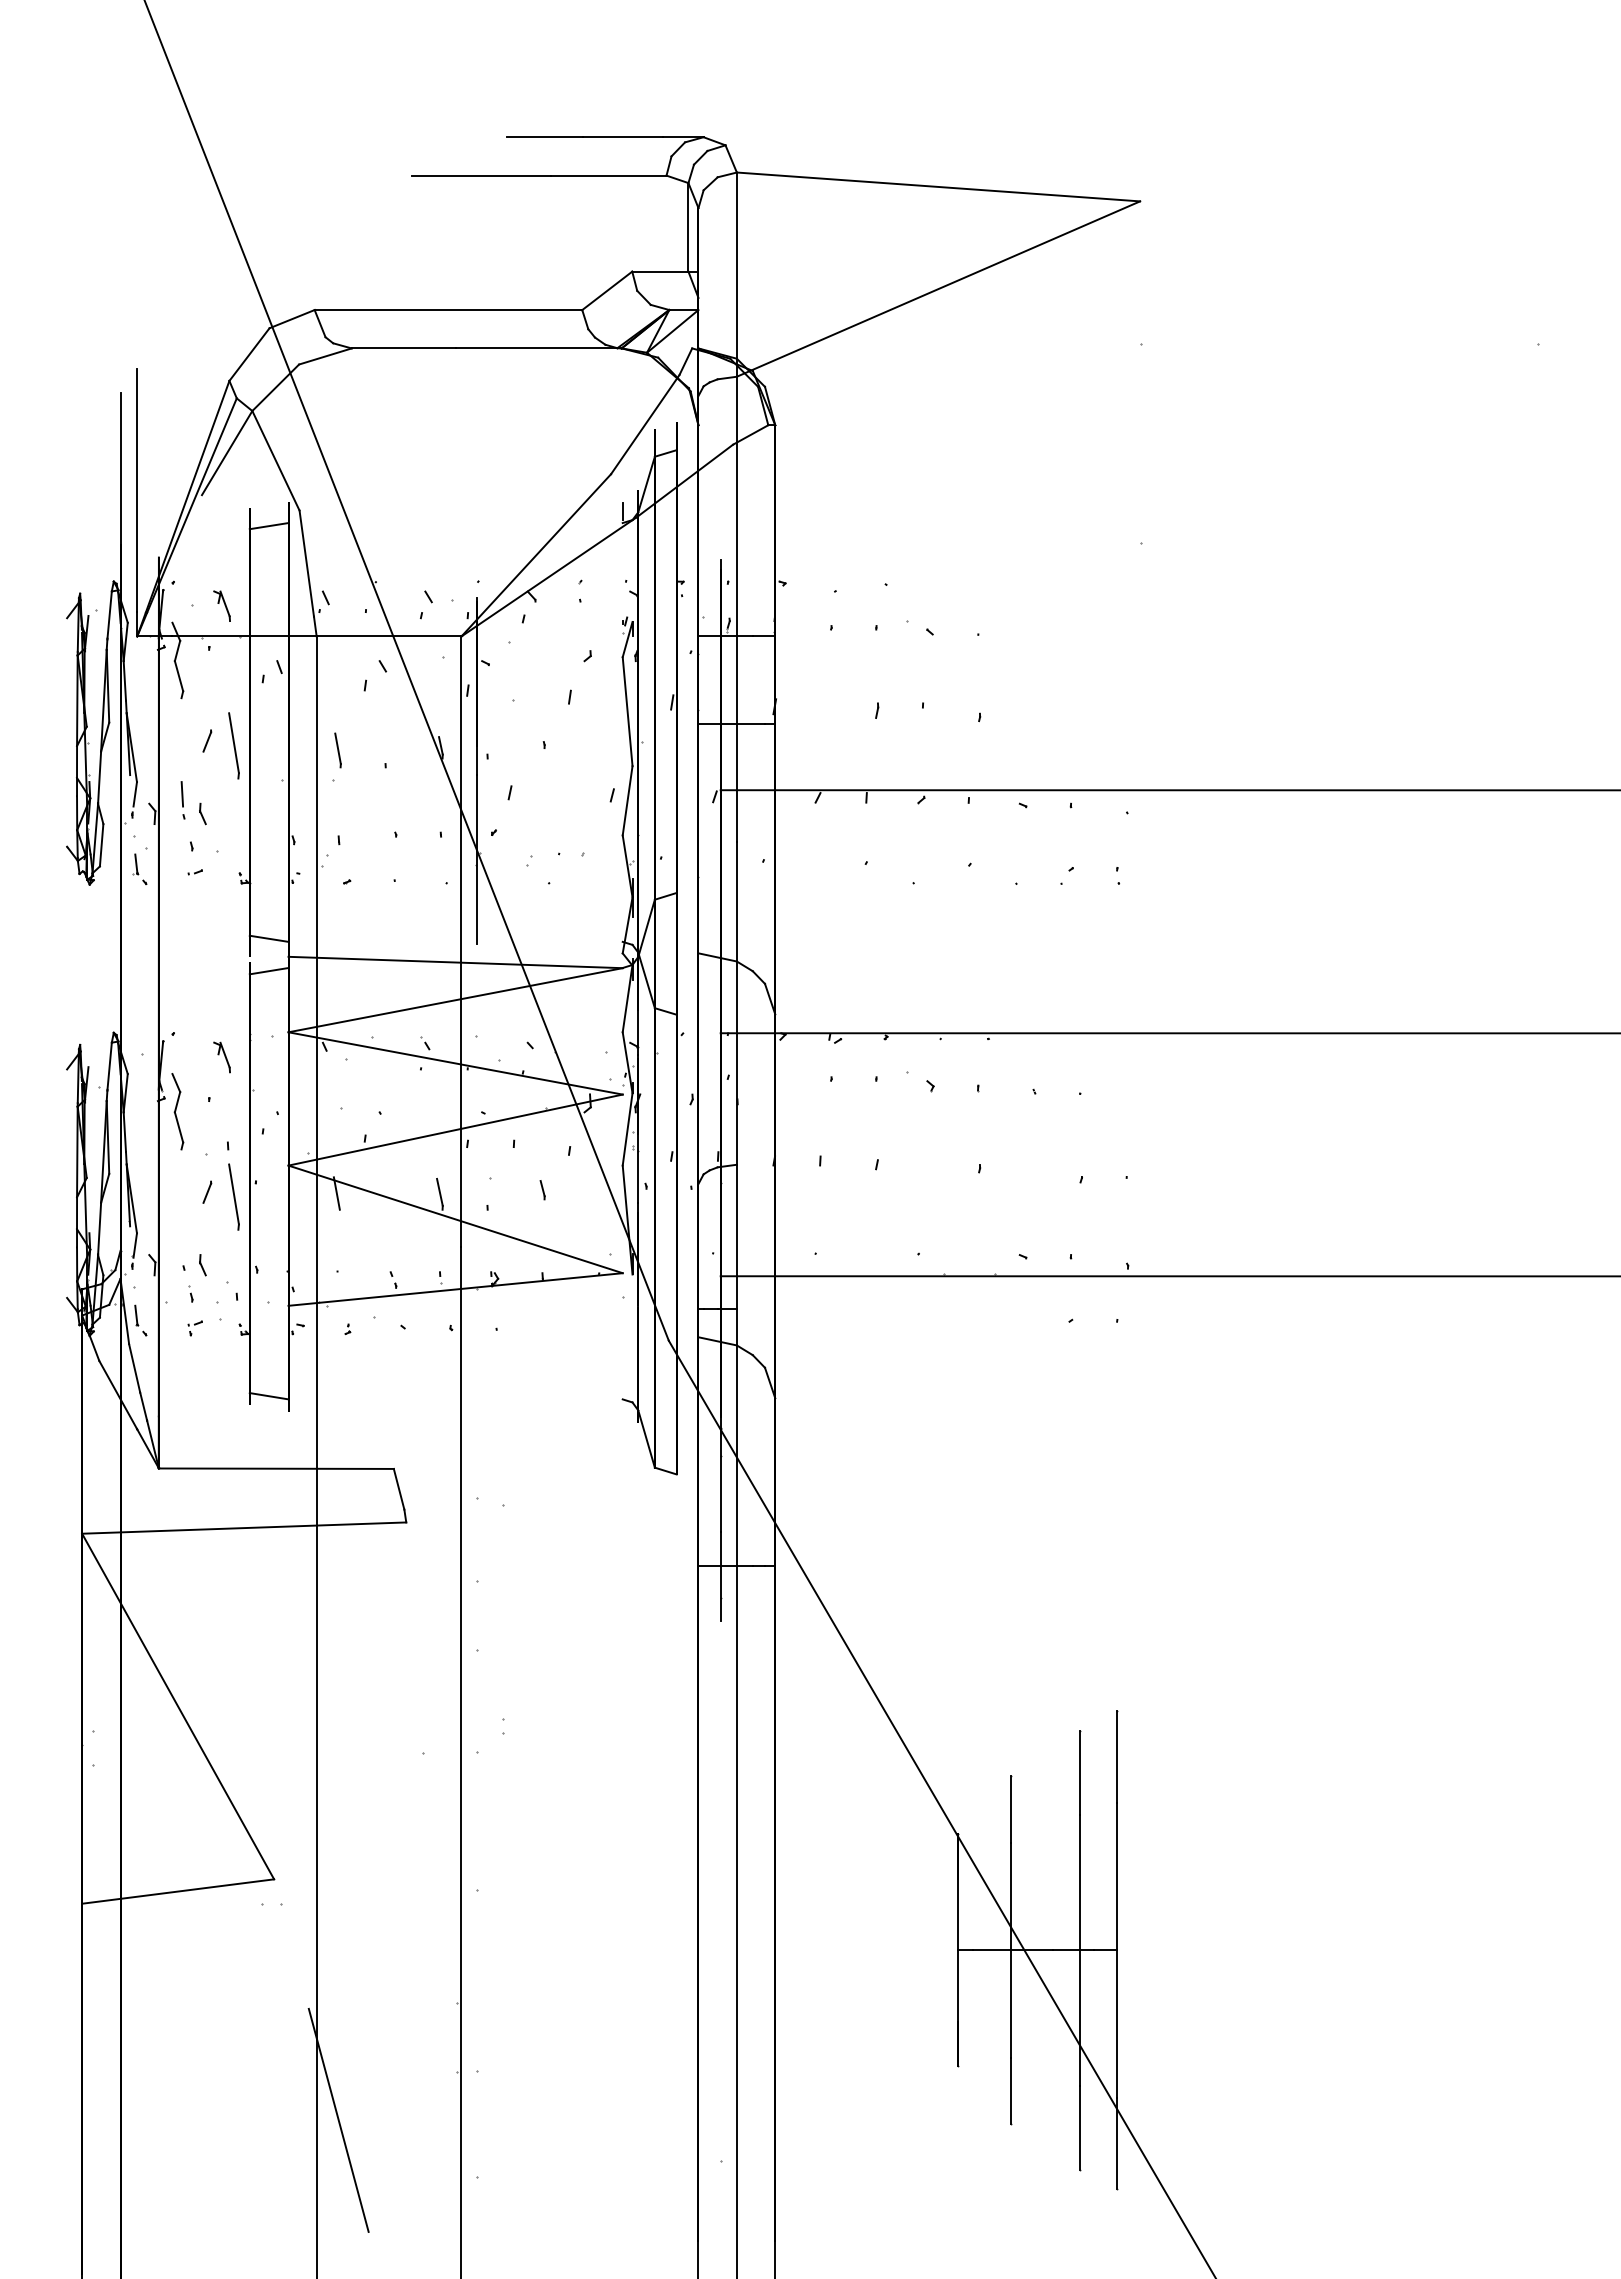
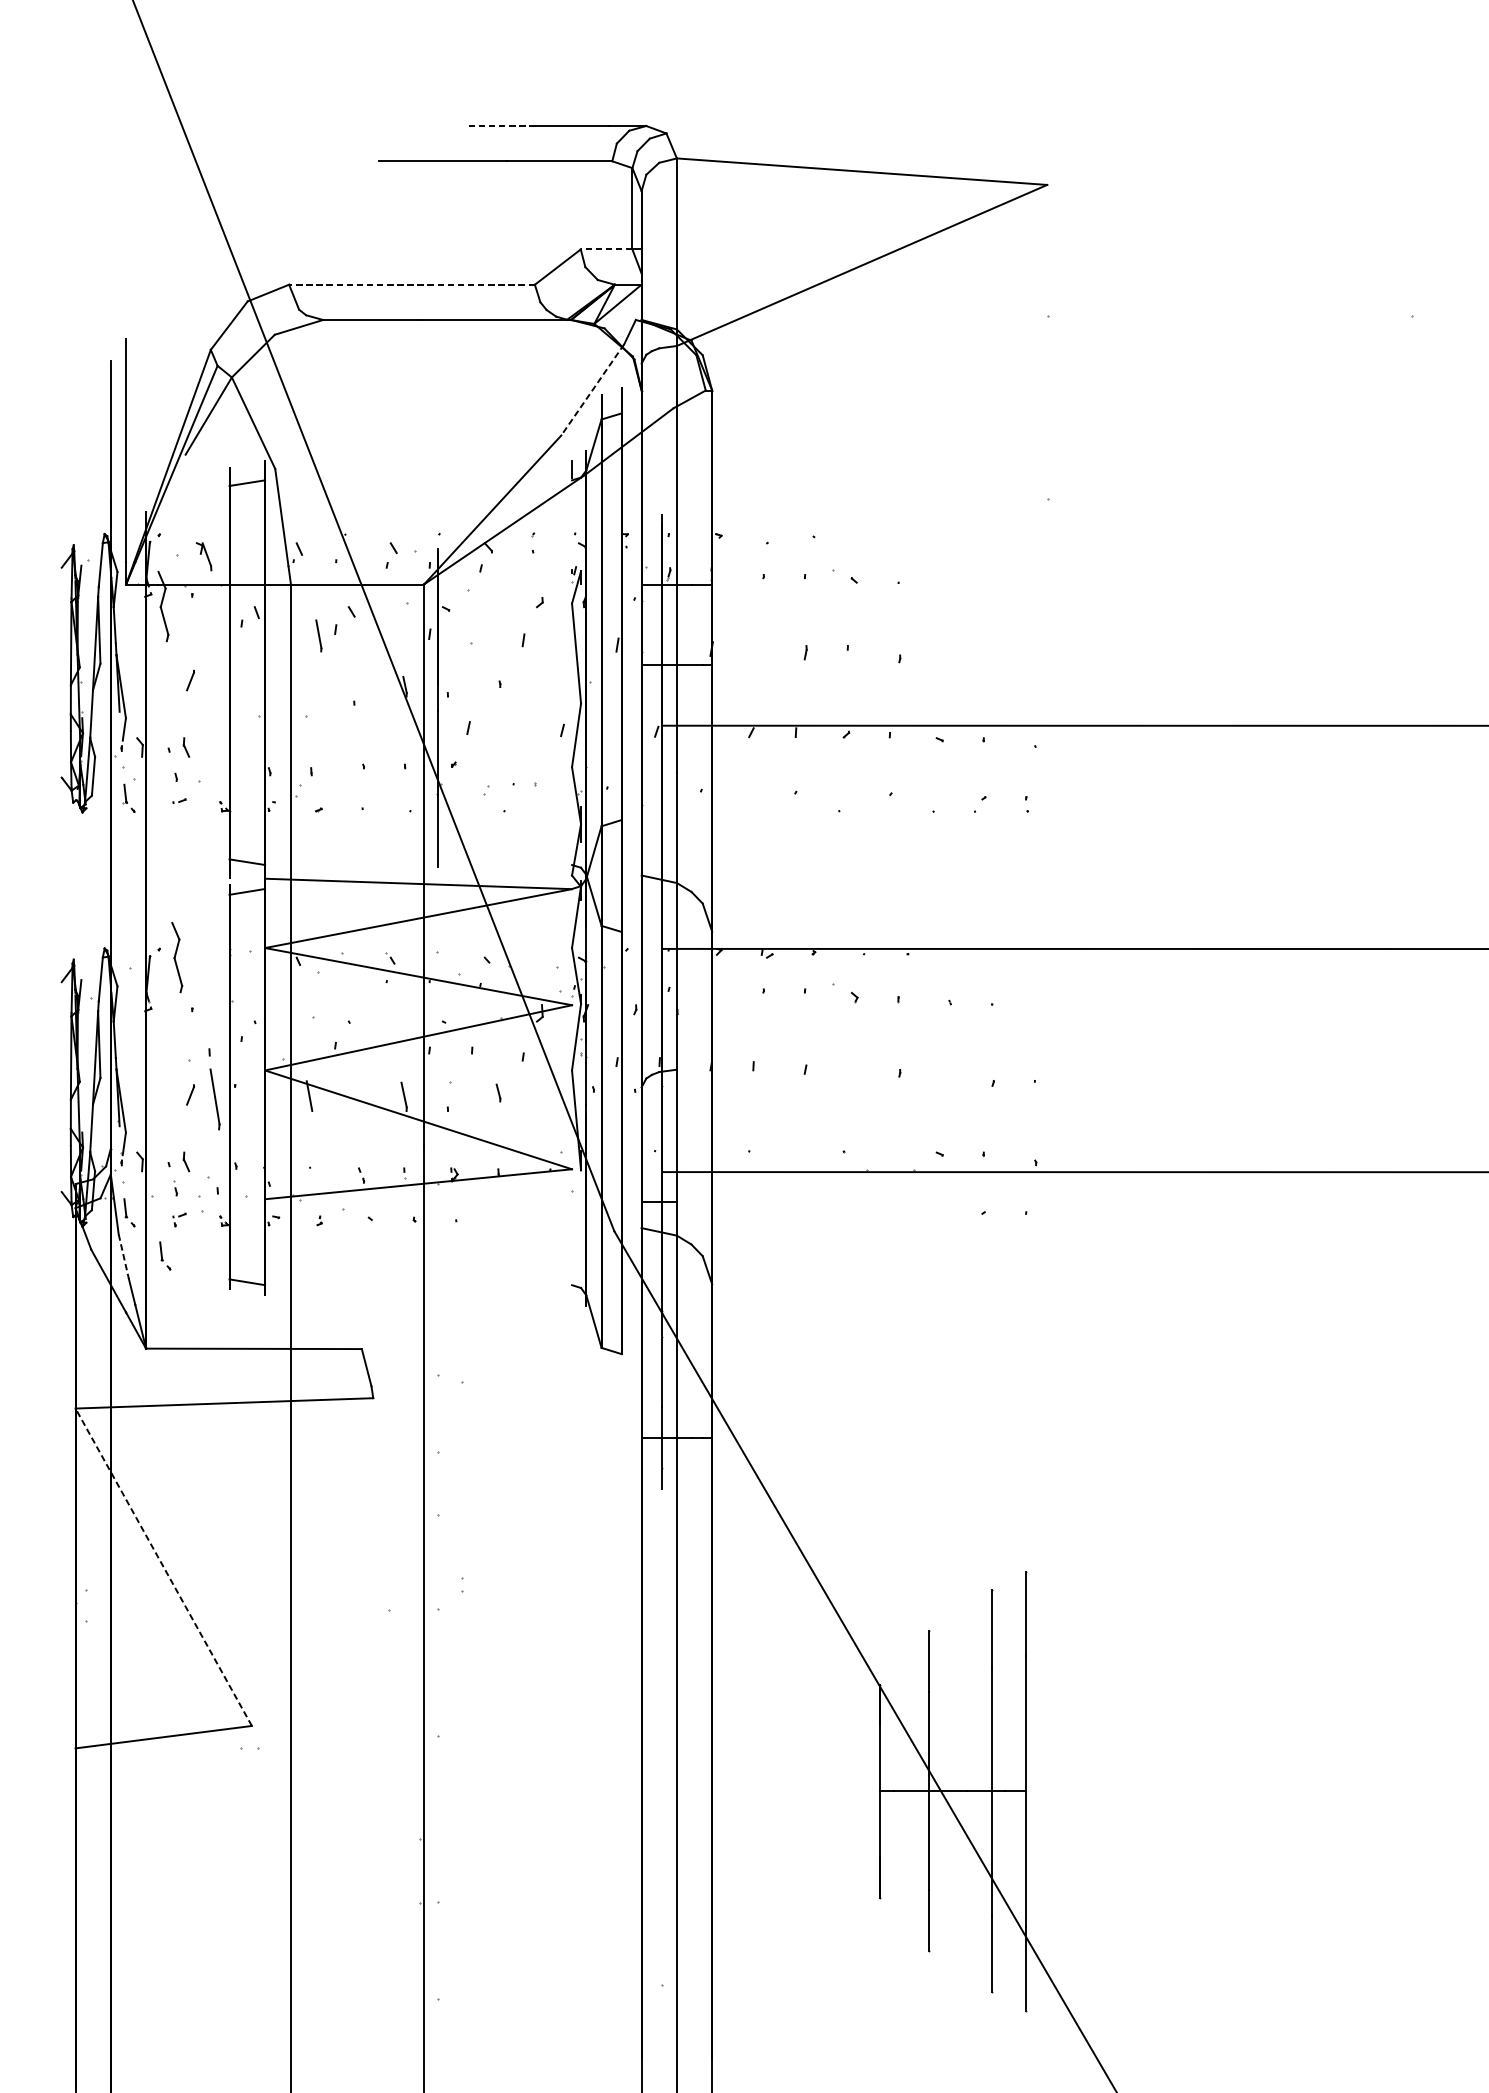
line: (544, 137) -> (500, 126), solid -> dashed
line: (659, 271) -> (605, 249), solid -> dashed
line: (448, 310) -> (412, 285), solid -> dashed
line: (645, 424) -> (592, 389), solid -> dashed
part: (233, 745) -> (214, 684), removed
line: (337, 750) -> (318, 635), moved
line: (182, 794) -> (167, 729), removed
part: (221, 1057) -> (203, 971), removed
part: (177, 1111) -> (176, 957), moved
part: (179, 1367) -> (164, 1255), added
line: (134, 1368) -> (123, 1256), solid -> dashed
line: (178, 1706) -> (164, 1567), solid -> dashed
line: (338, 2119) -> (311, 1946), removed

